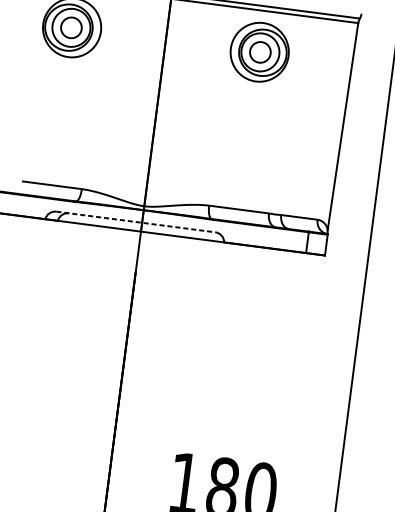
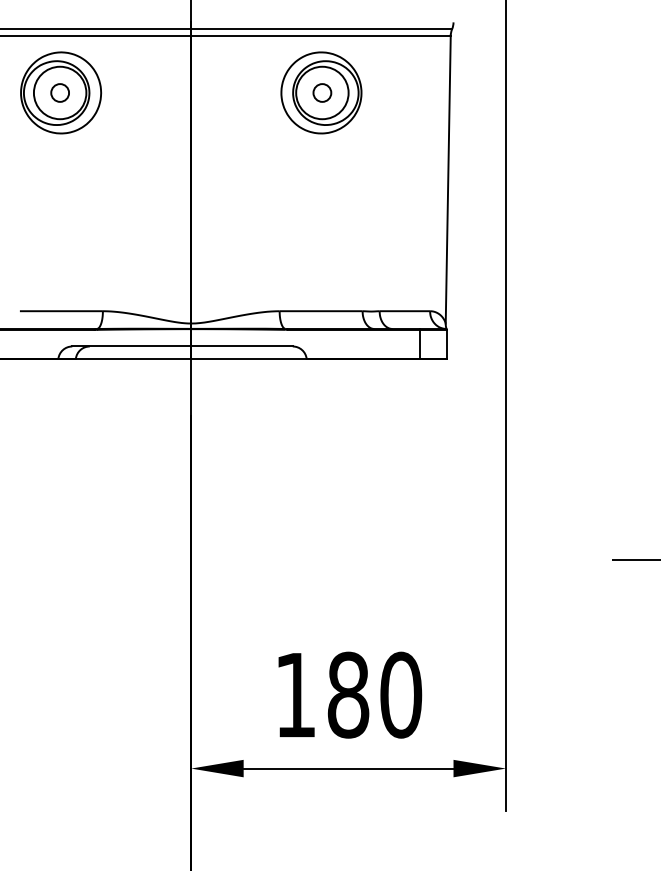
circle: (71, 27) -> (60, 92), size x0.62
circle: (260, 52) -> (322, 92), size x0.62
line: (136, 222) -> (183, 346), dashed -> solid

